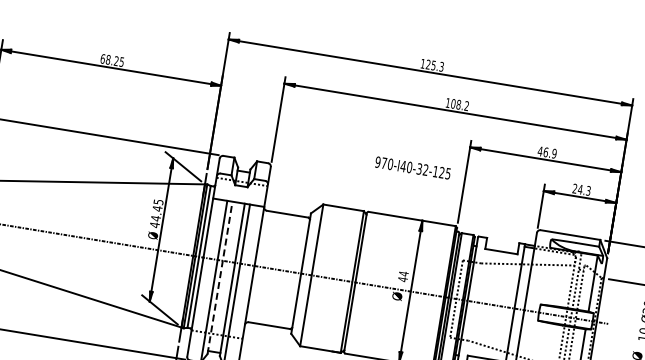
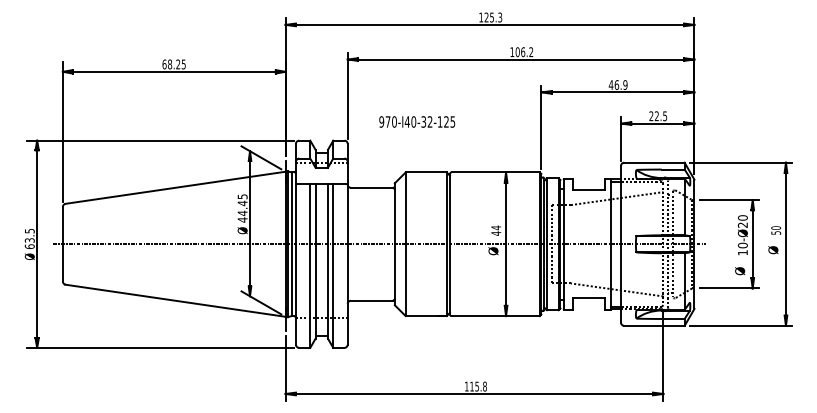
text: (459, 104) -> (523, 51), 108.2 -> 106.2
text: (413, 167) -> (417, 121), moved
text: (583, 190) -> (660, 116), 24.3 -> 22.5
line: (220, 277) -> (315, 261), dashed -> solid

